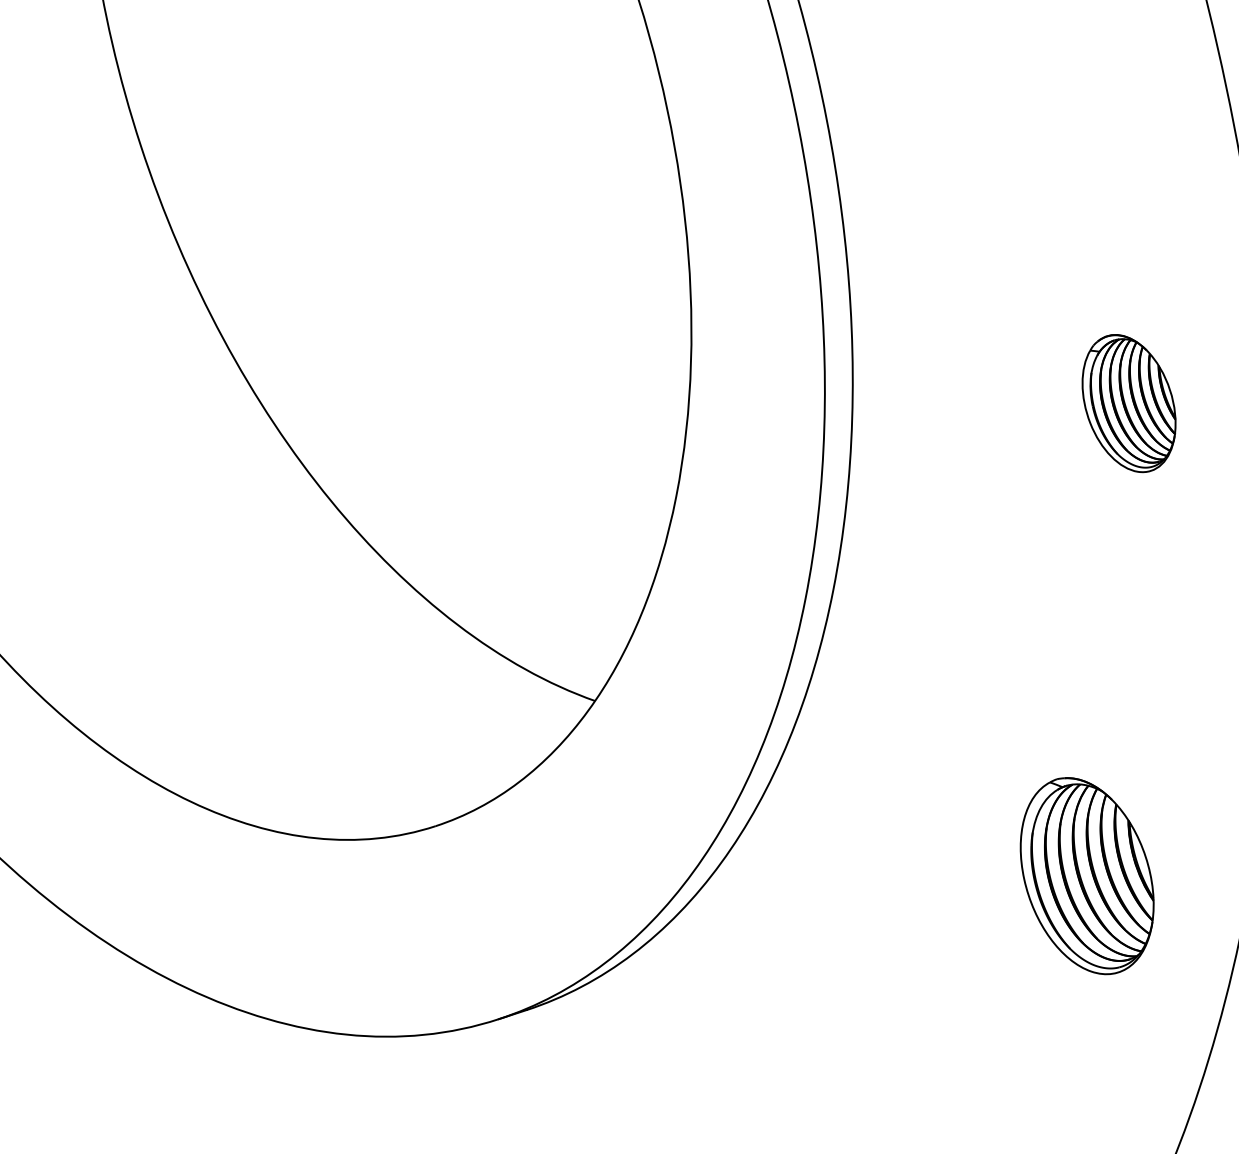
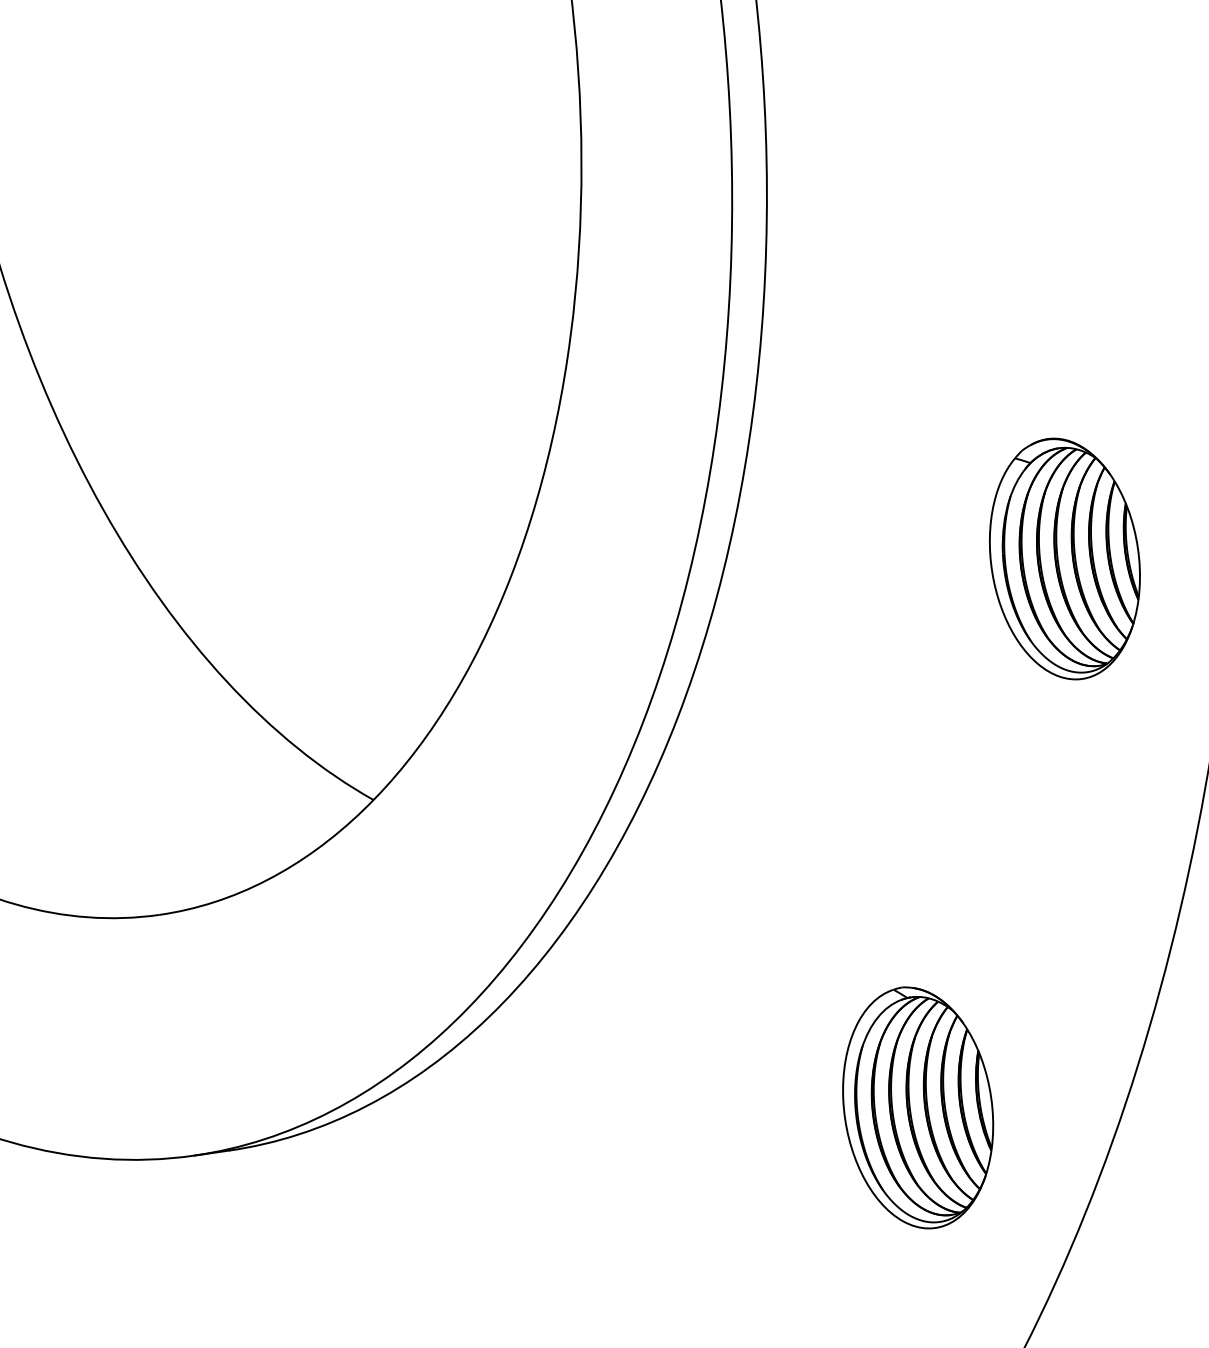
part: (1128, 403) -> (1064, 558), size x1.43

